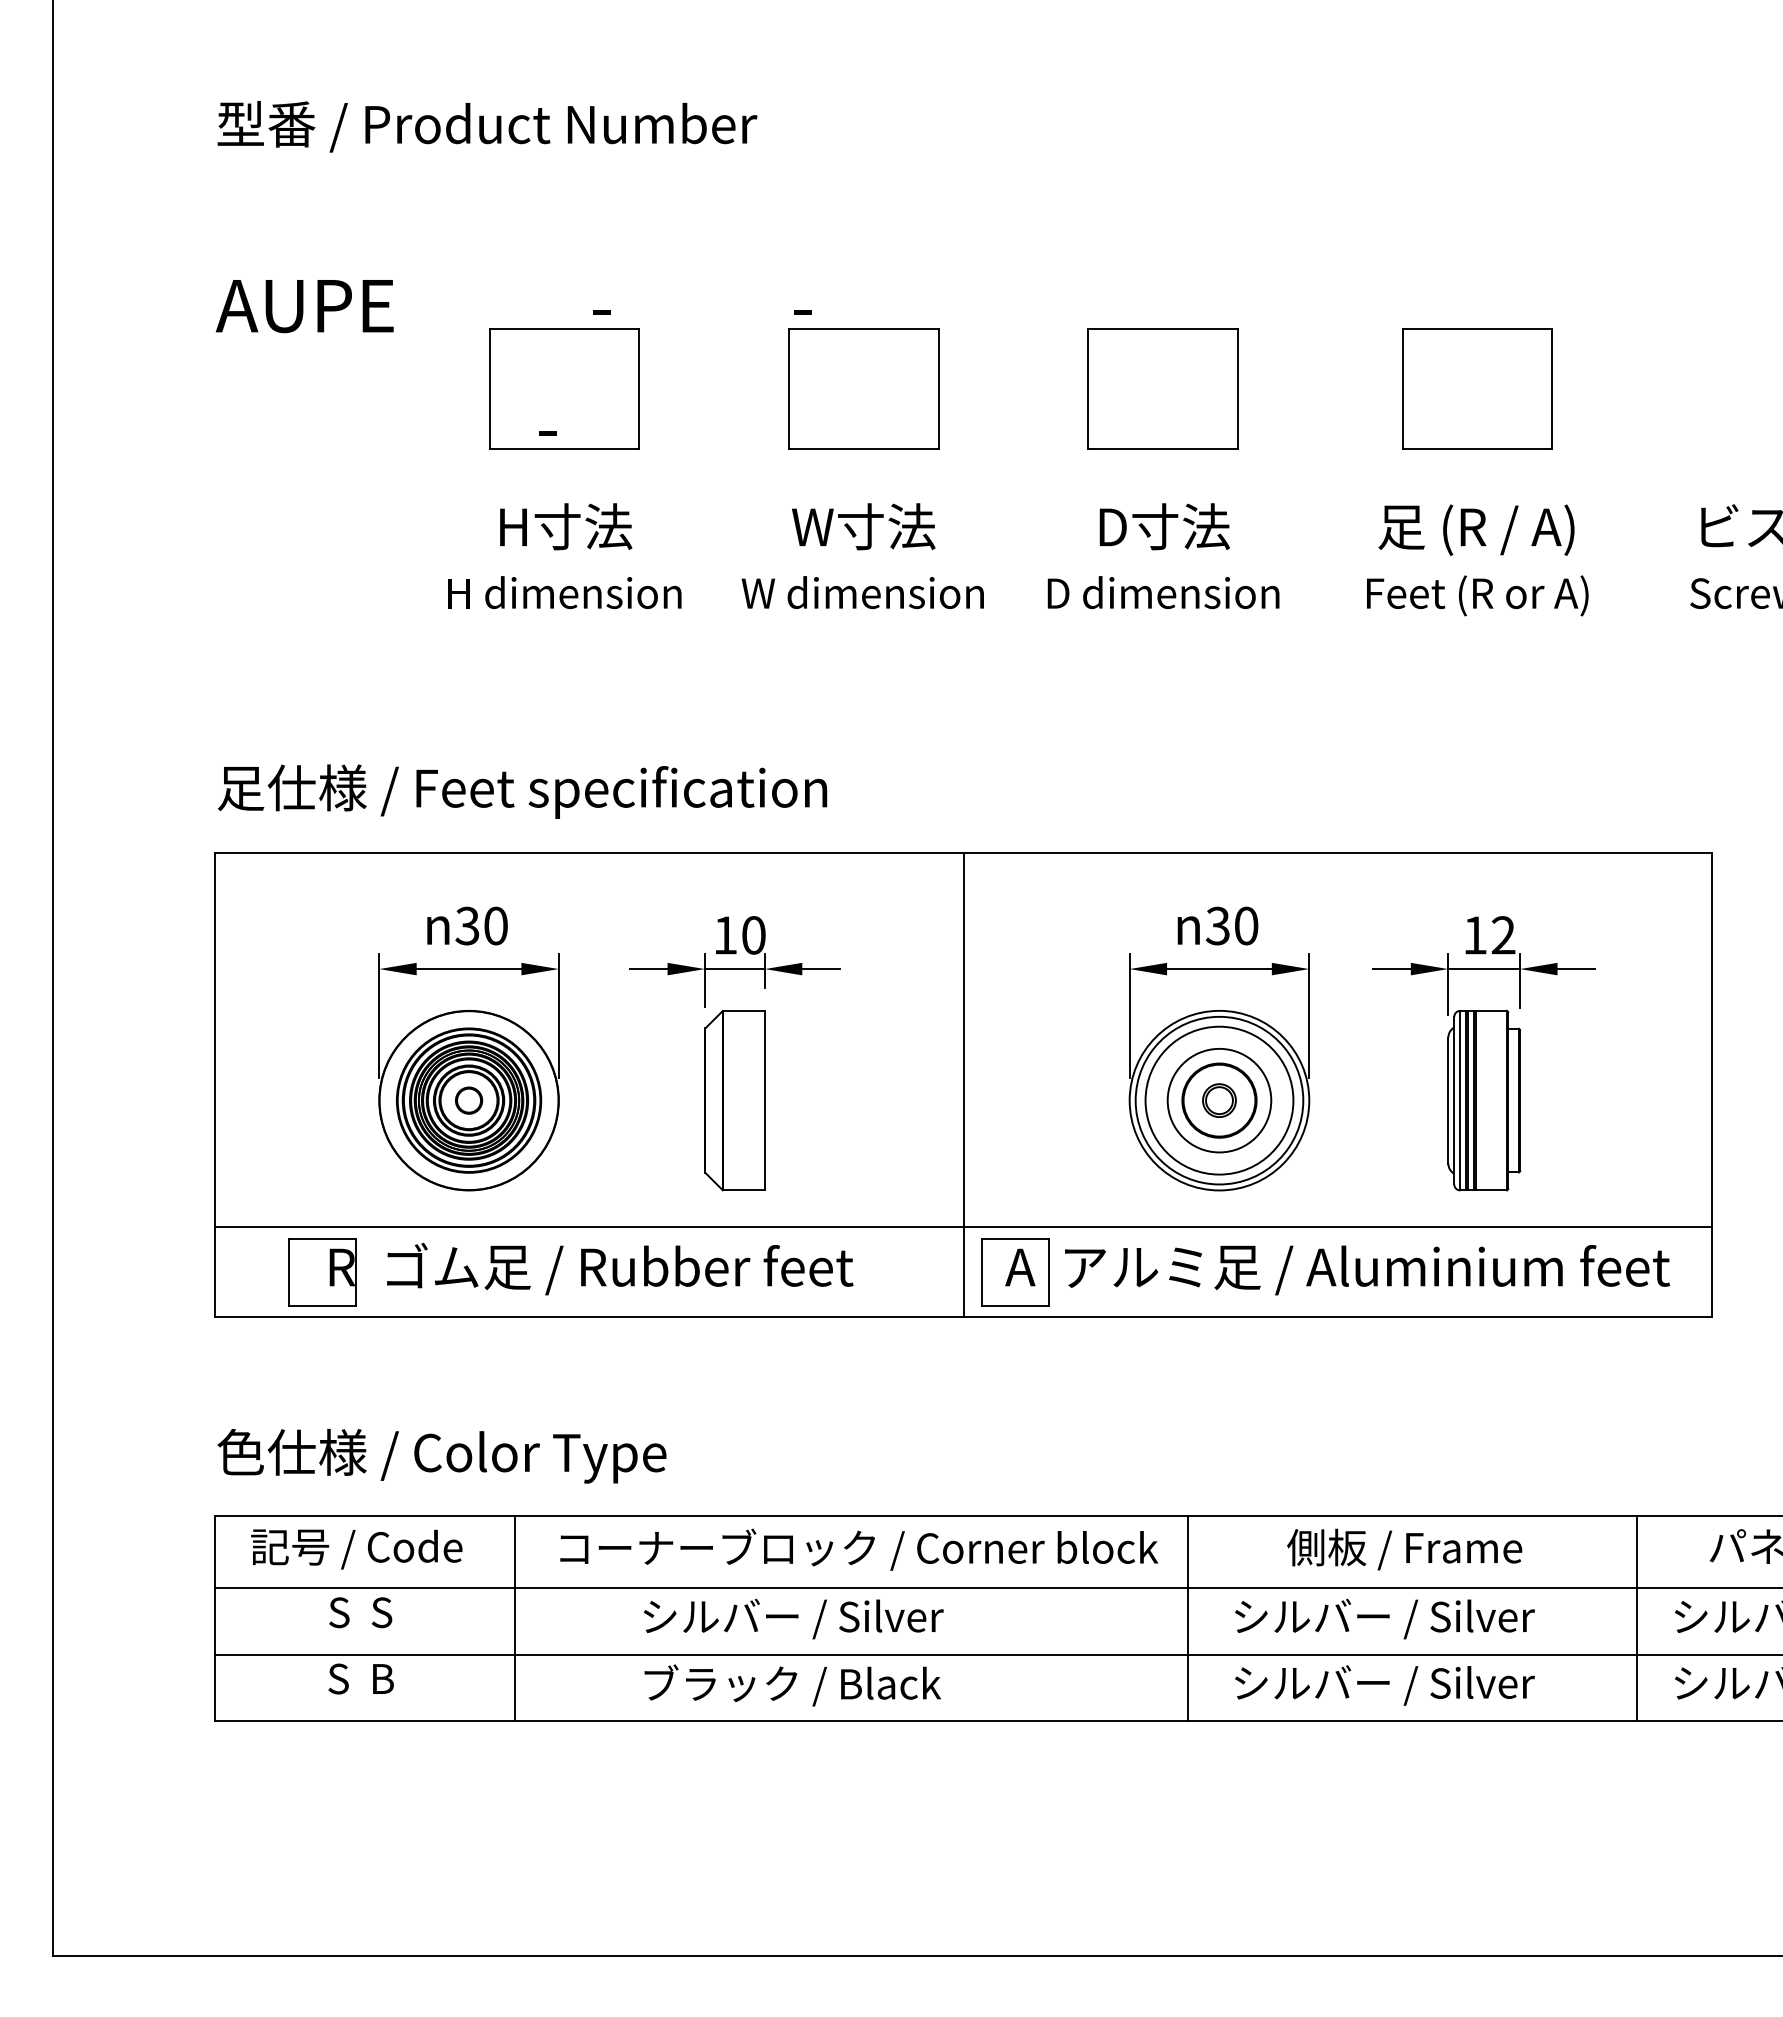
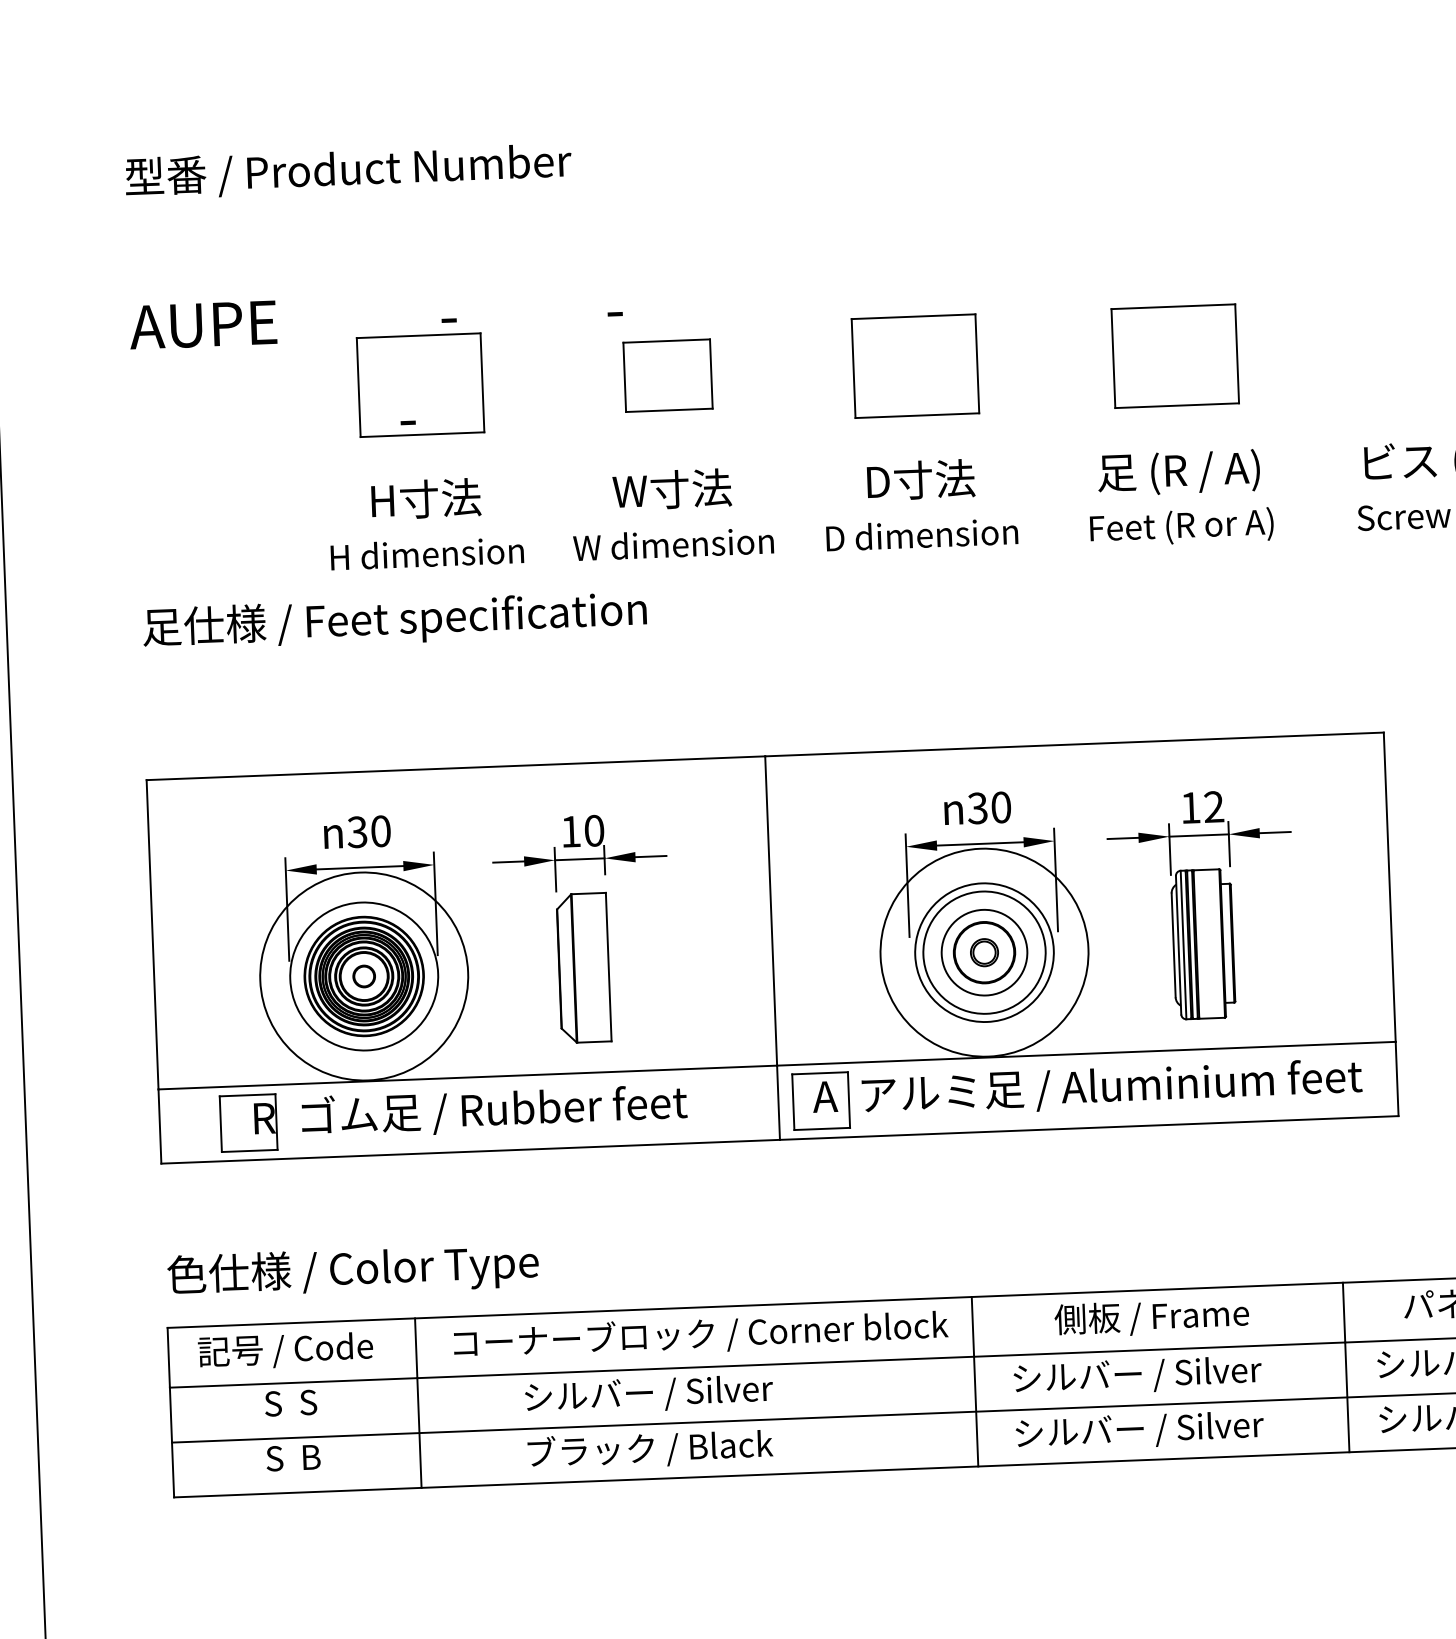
part: (863, 388) -> (667, 375), size x0.7
text: (522, 791) -> (394, 620), moved
circle: (468, 1100) -> (363, 976), size x1.4
circle: (1219, 1100) -> (984, 952), size x1.4

